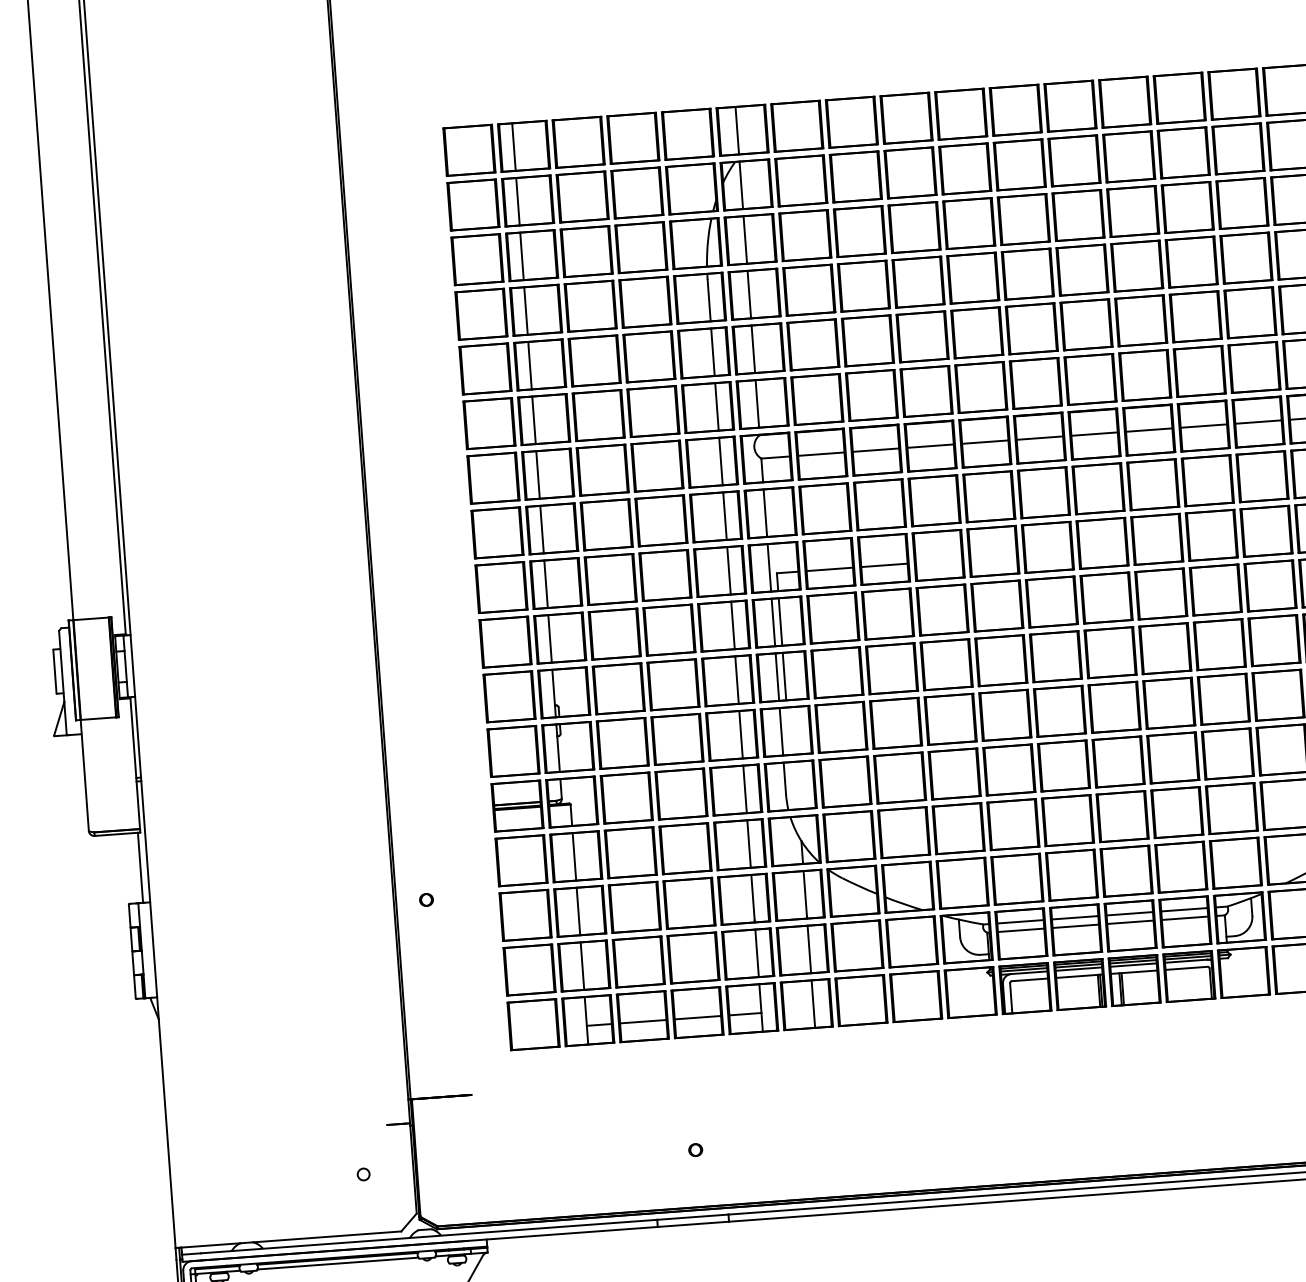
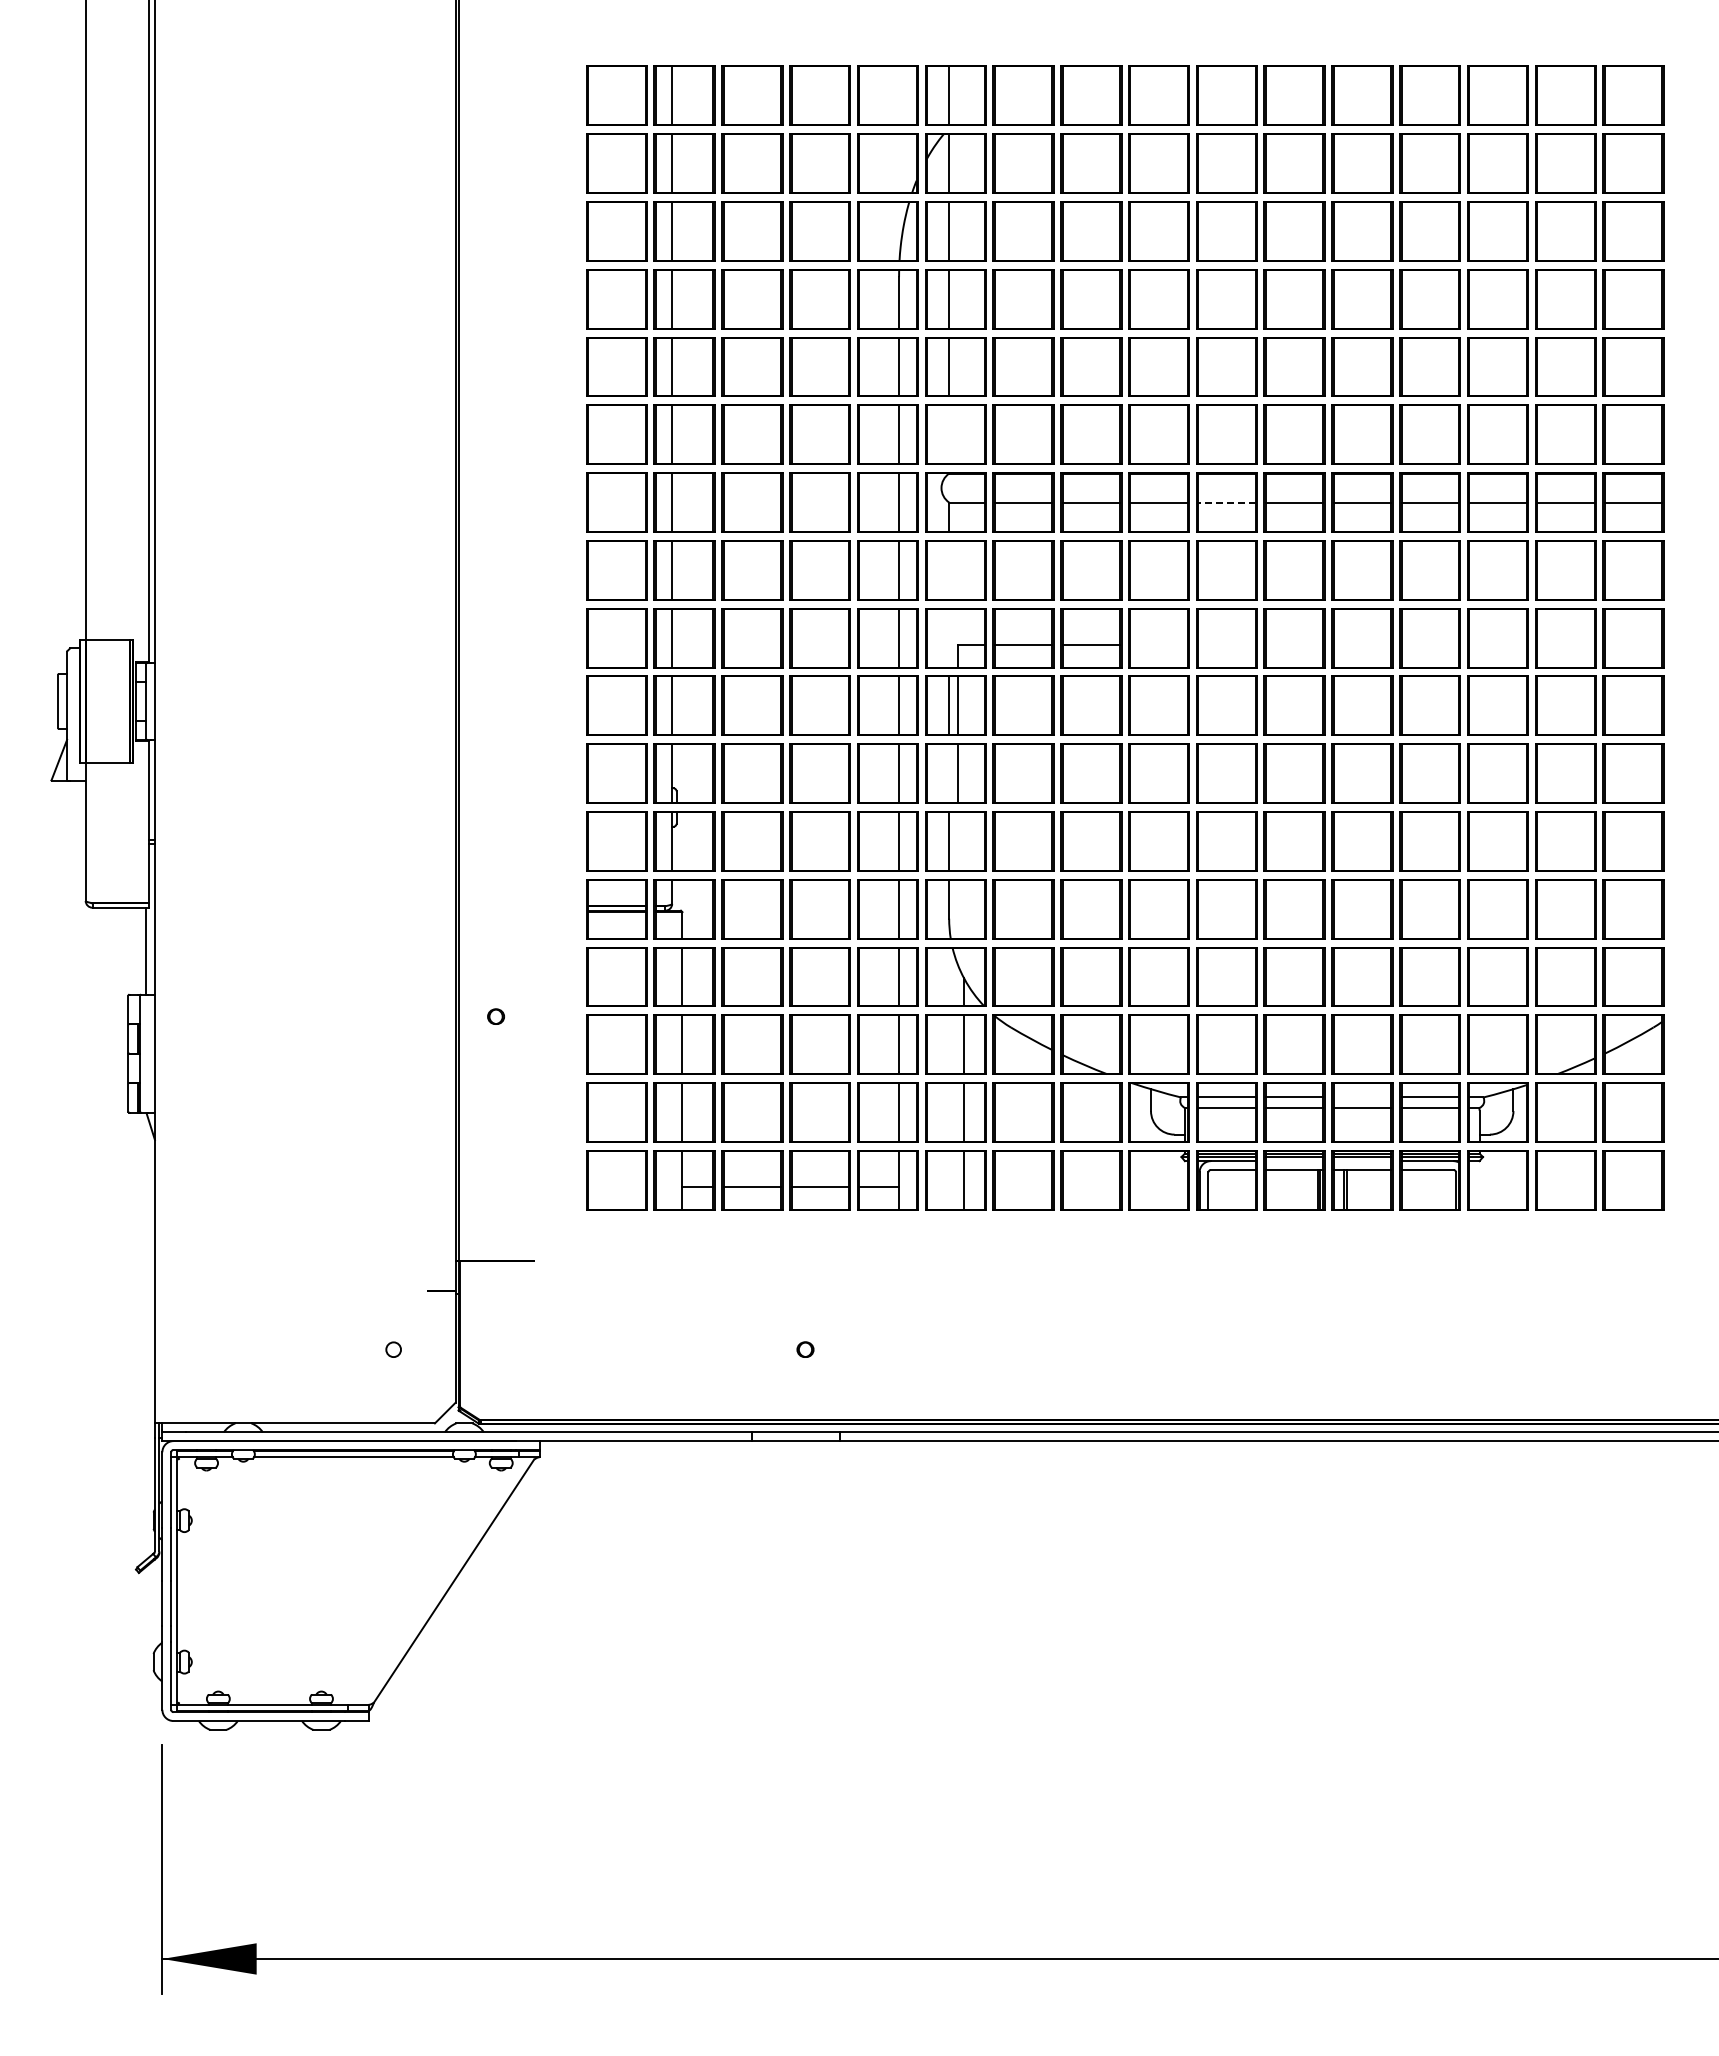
line: (757, 403) -> (949, 434), removed
line: (984, 442) -> (1226, 502), solid -> dashed
line: (765, 512) -> (949, 569), removed
line: (769, 567) -> (949, 637), removed
line: (777, 677) -> (949, 773), removed
line: (1129, 913) -> (1362, 1097), removed
line: (1133, 965) -> (1362, 1161), removed
line: (1078, 969) -> (1294, 1161), removed

